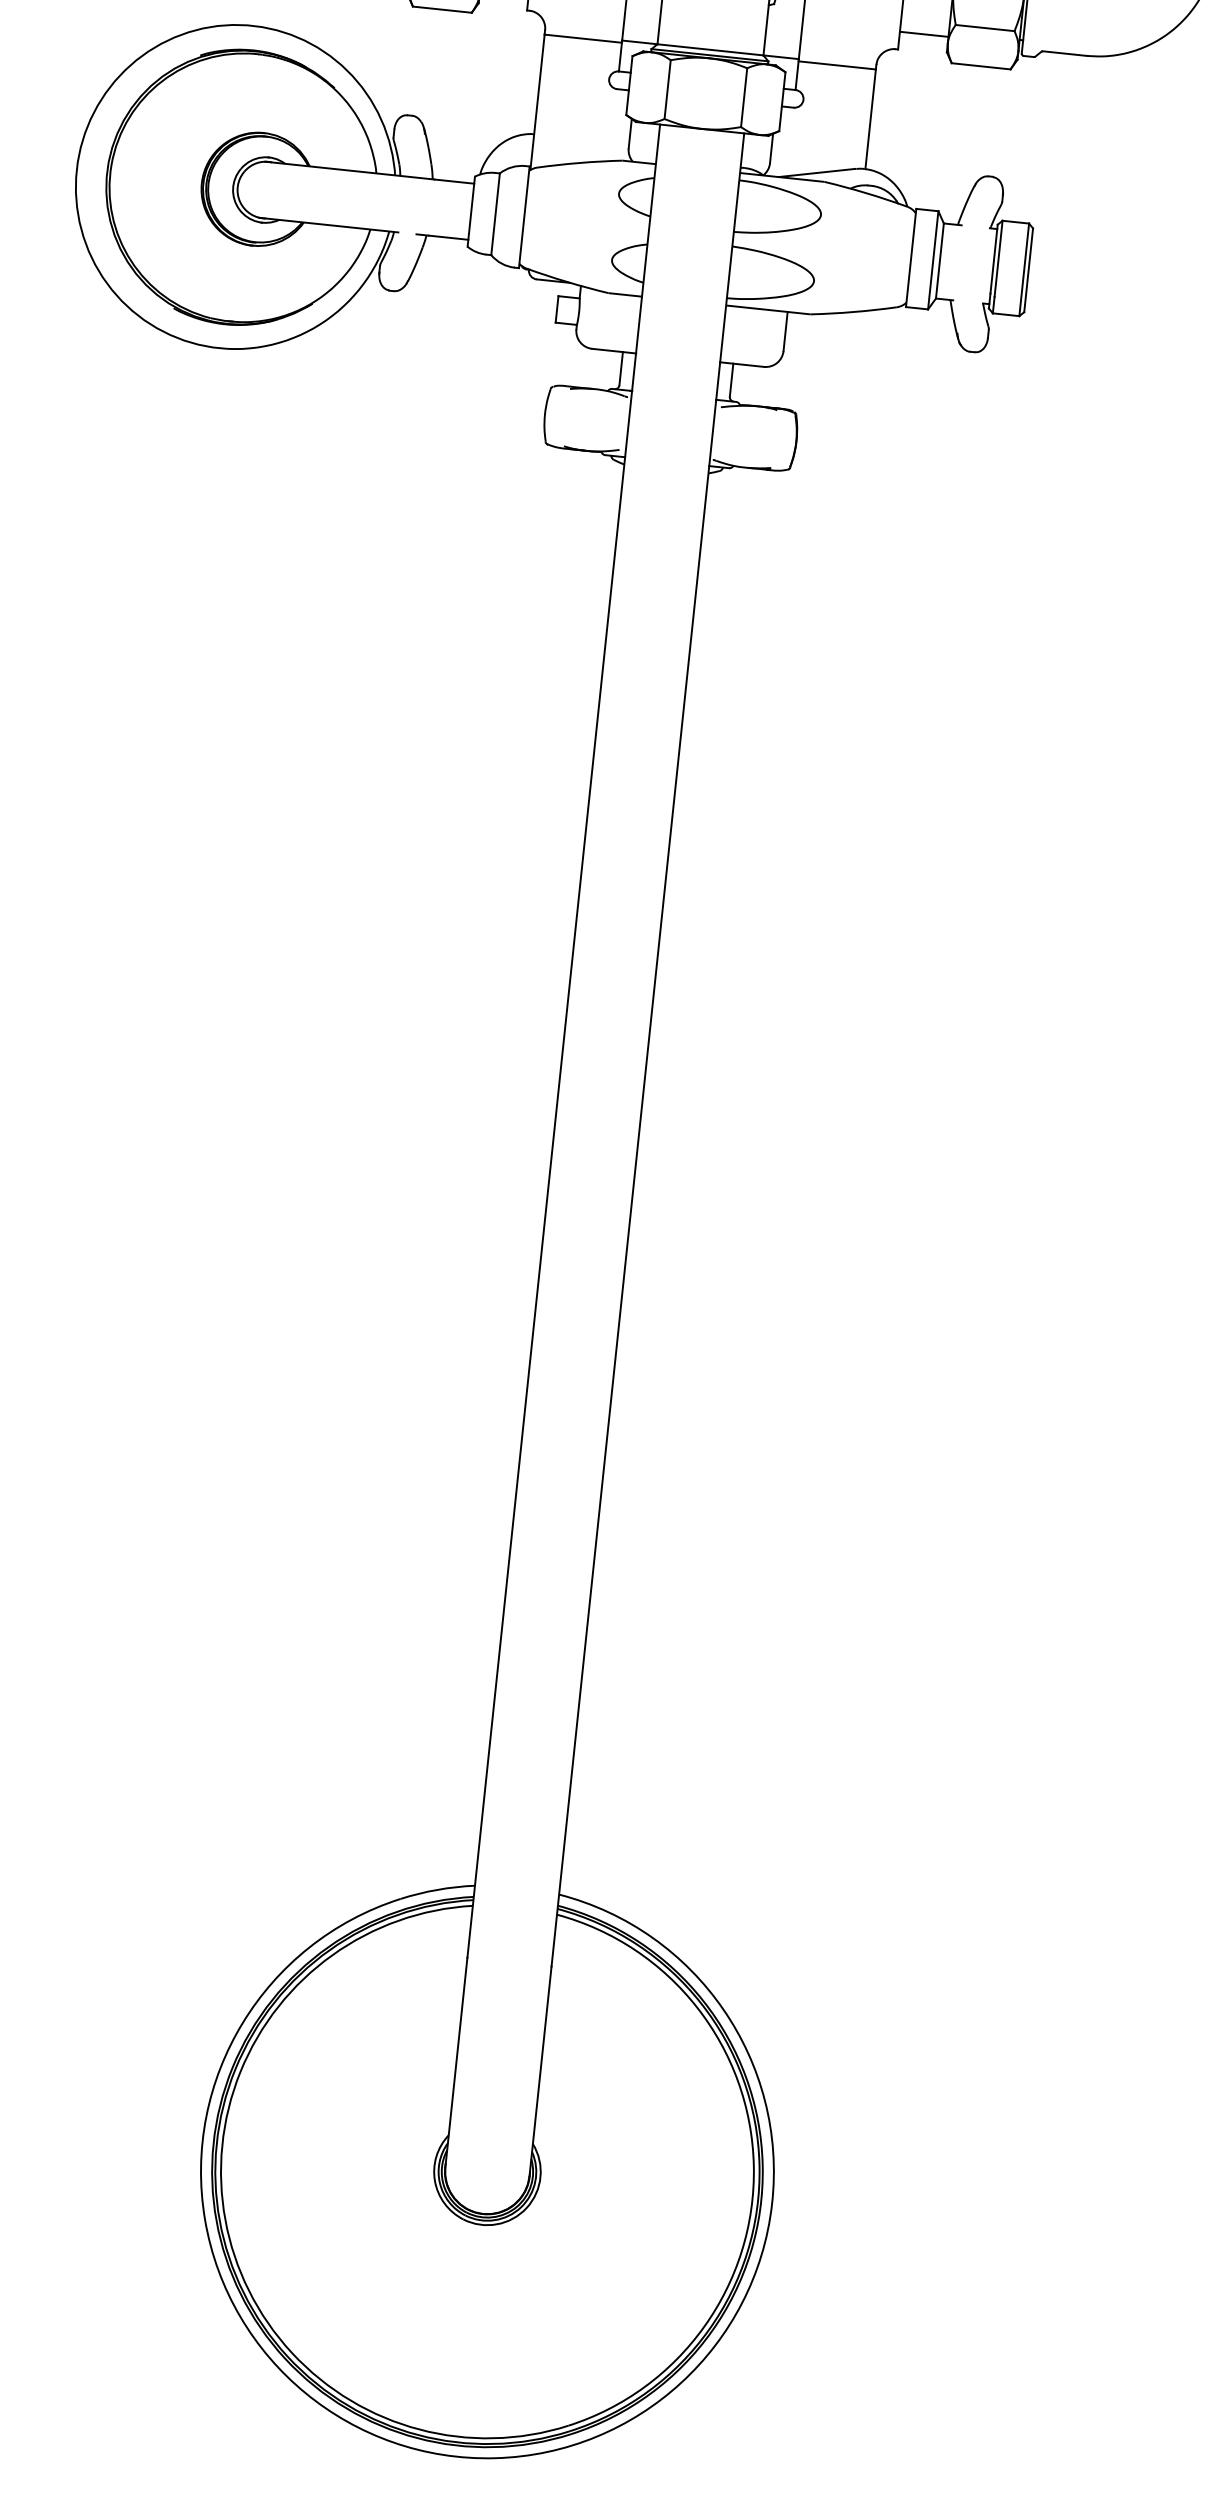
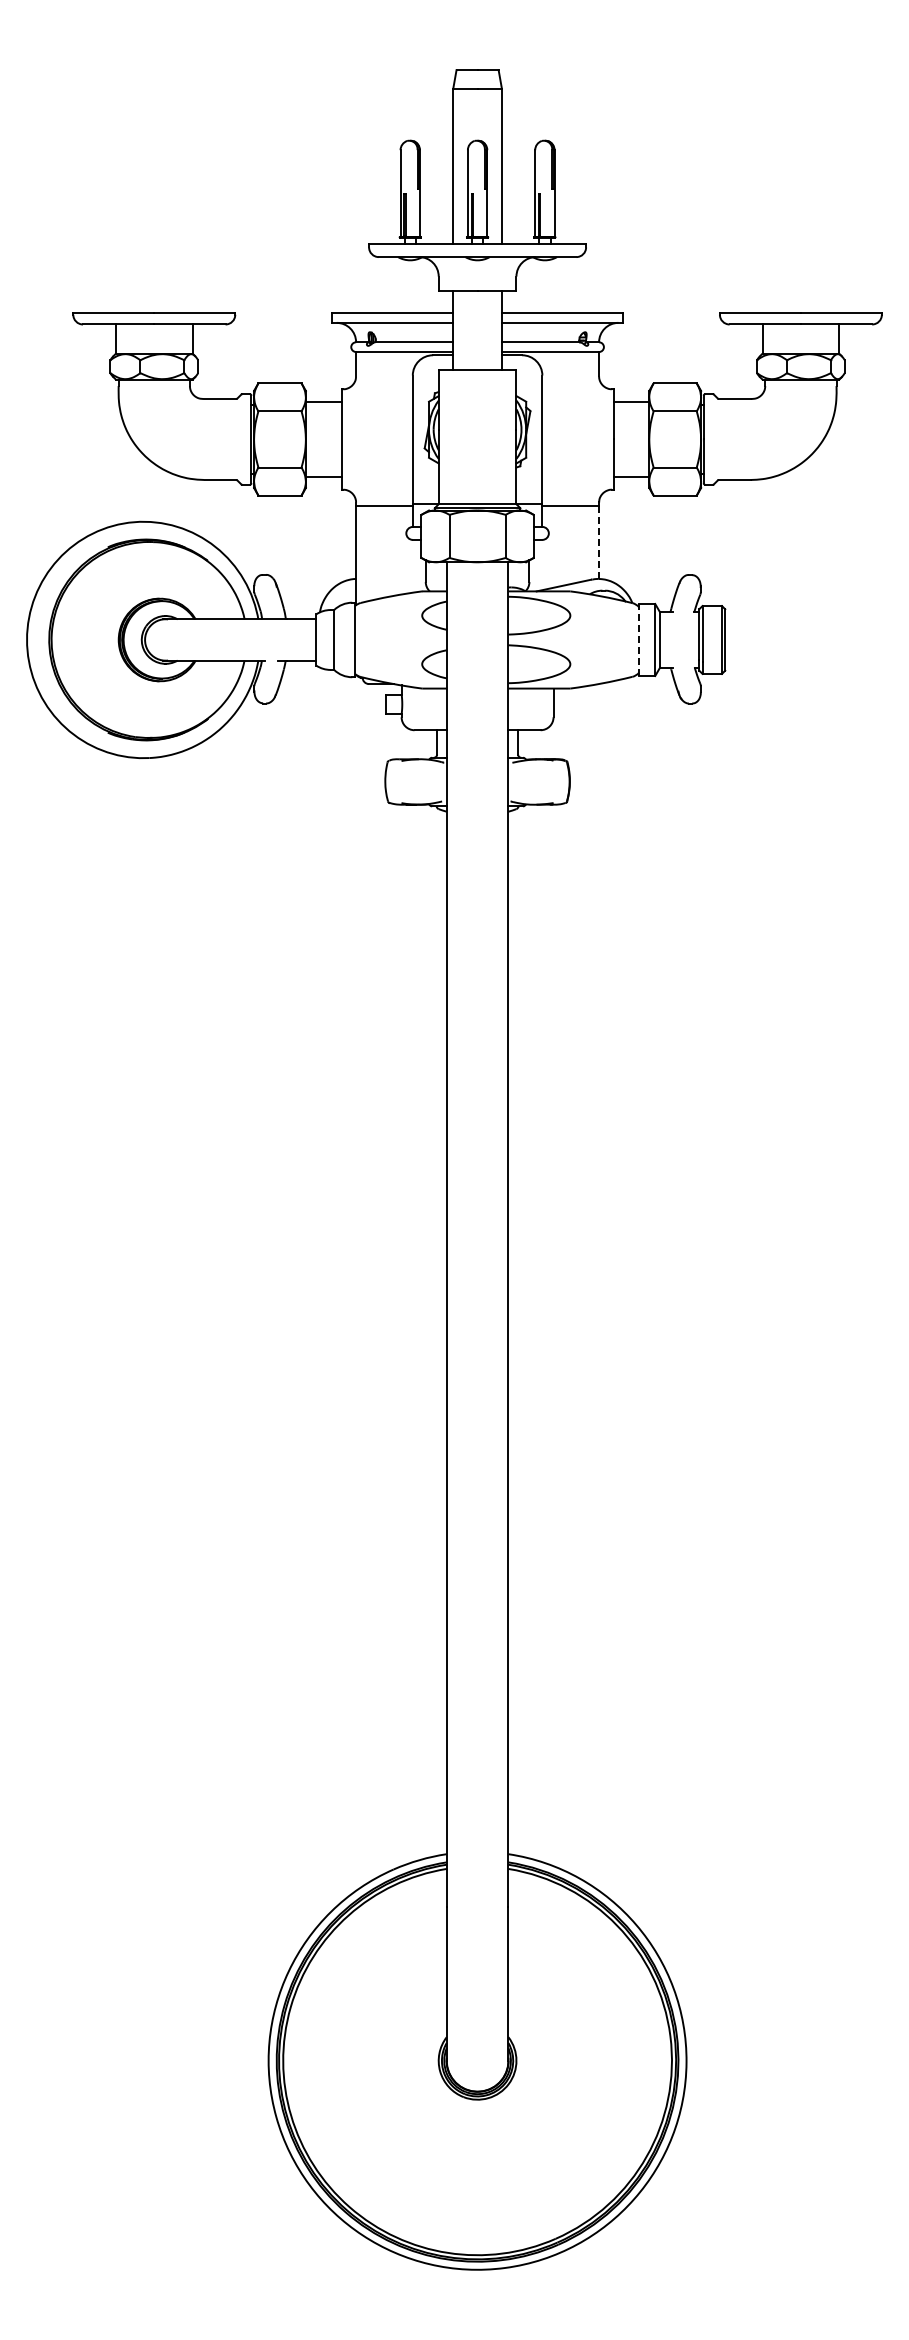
line: (871, 119) -> (599, 542), solid -> dashed
line: (911, 257) -> (639, 639), solid -> dashed

